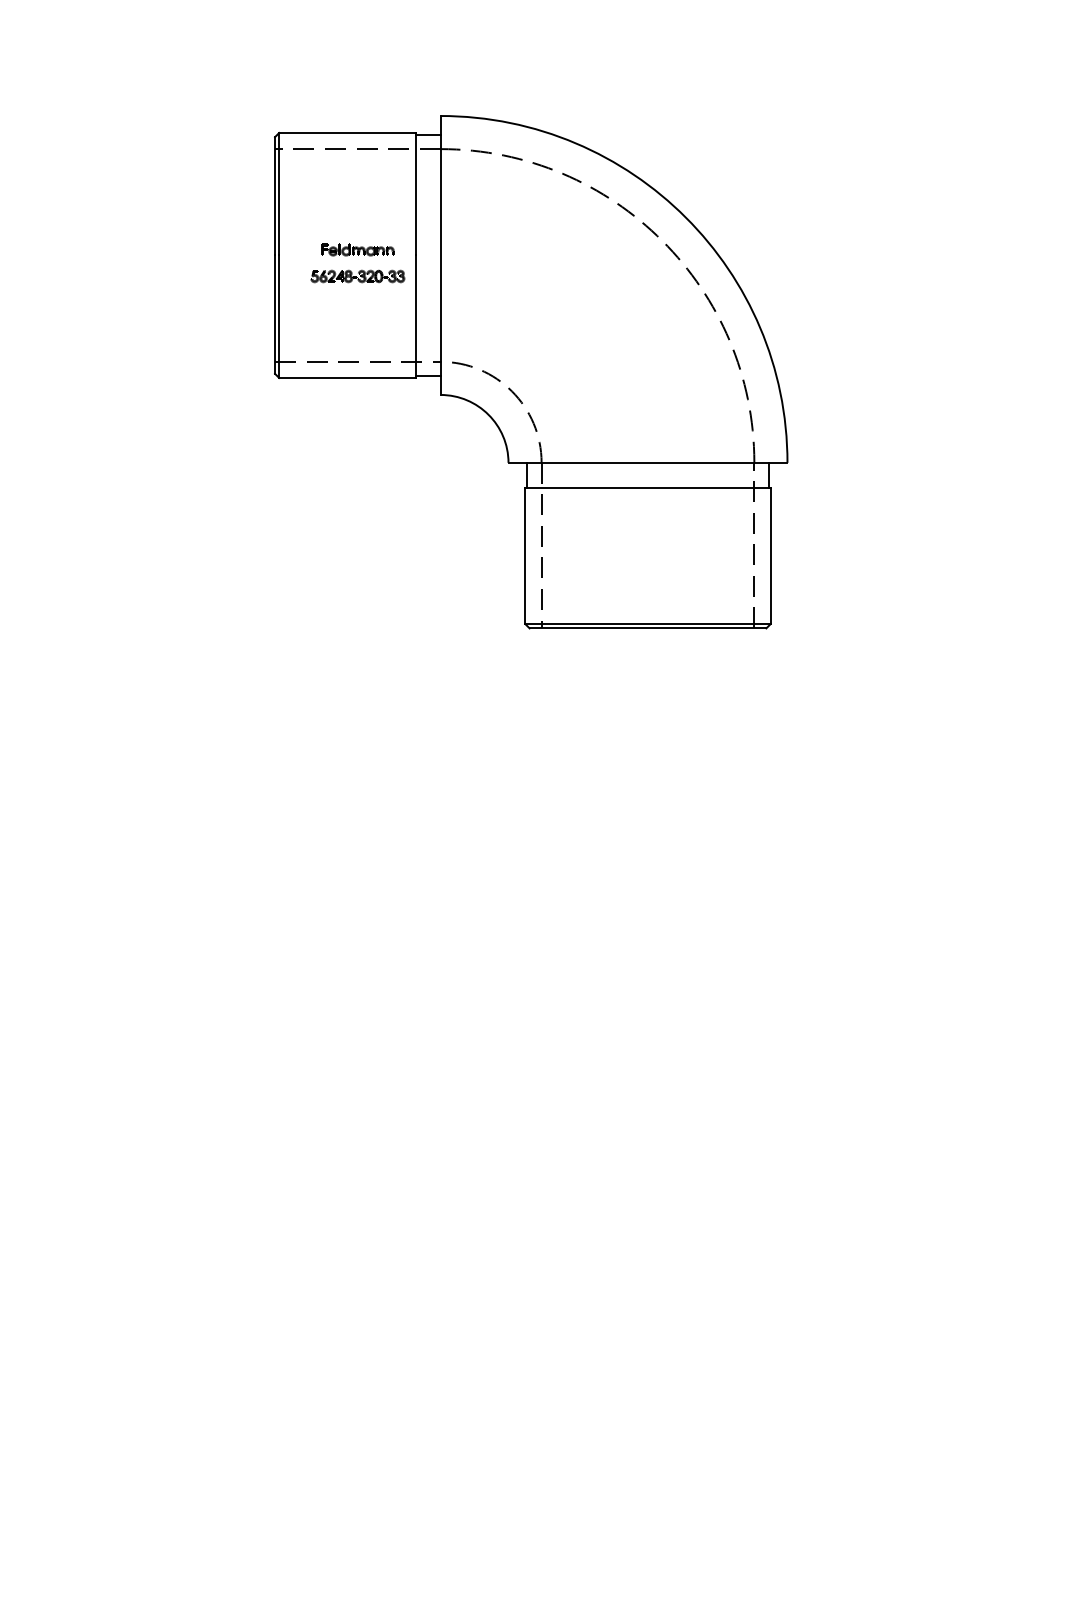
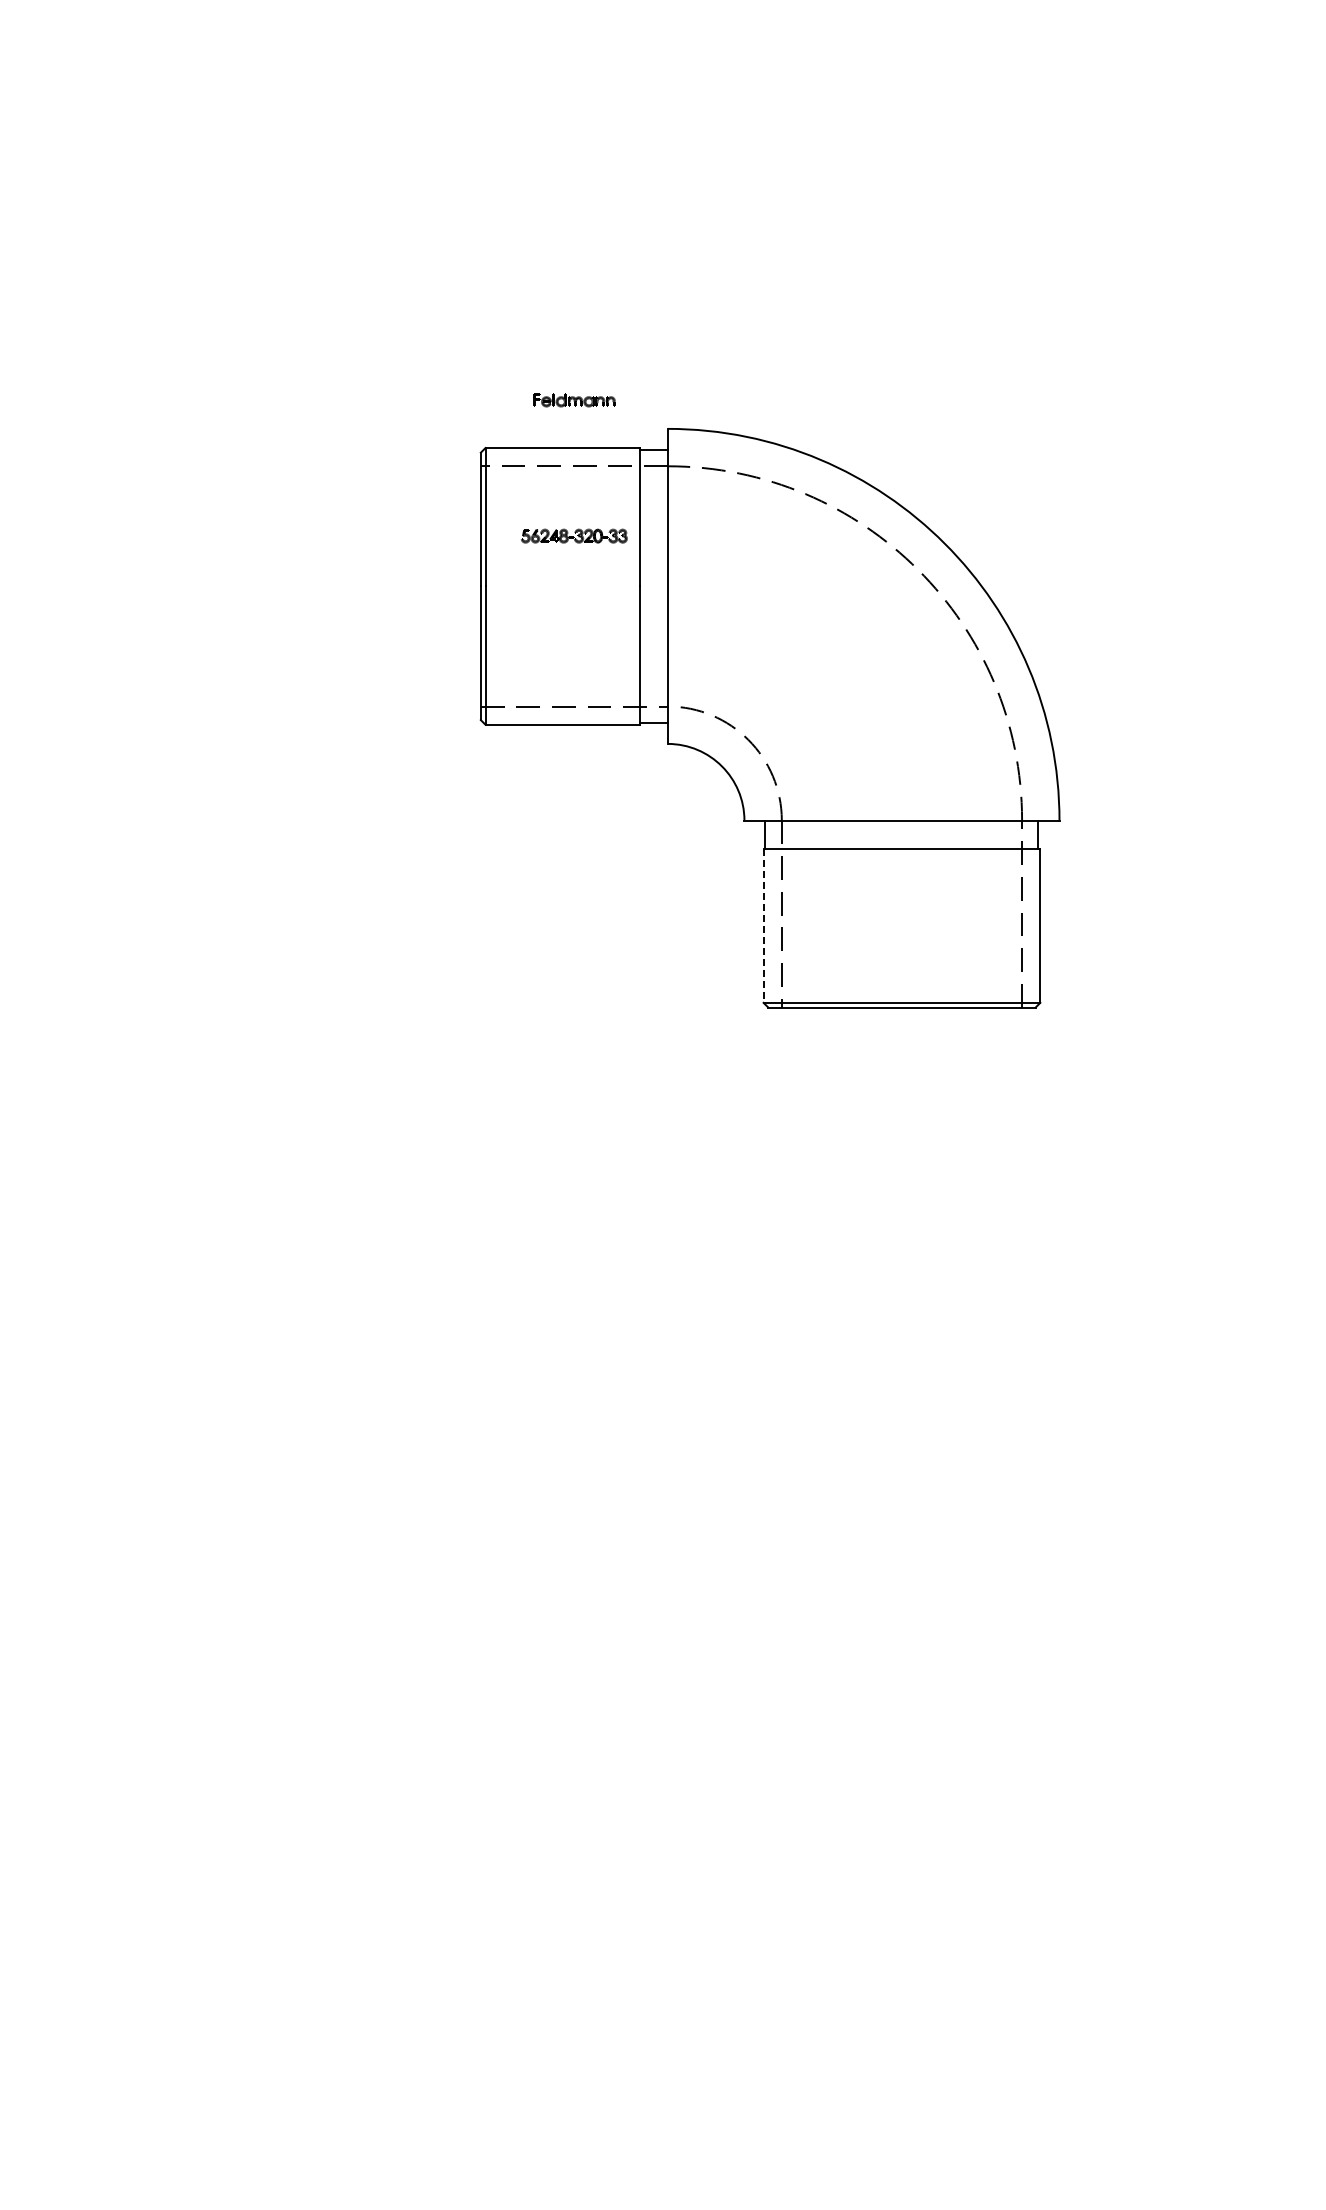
part: (358, 250) -> (574, 400), moved
part: (357, 275) -> (573, 535), moved
line: (525, 556) -> (763, 926), solid -> dashed

